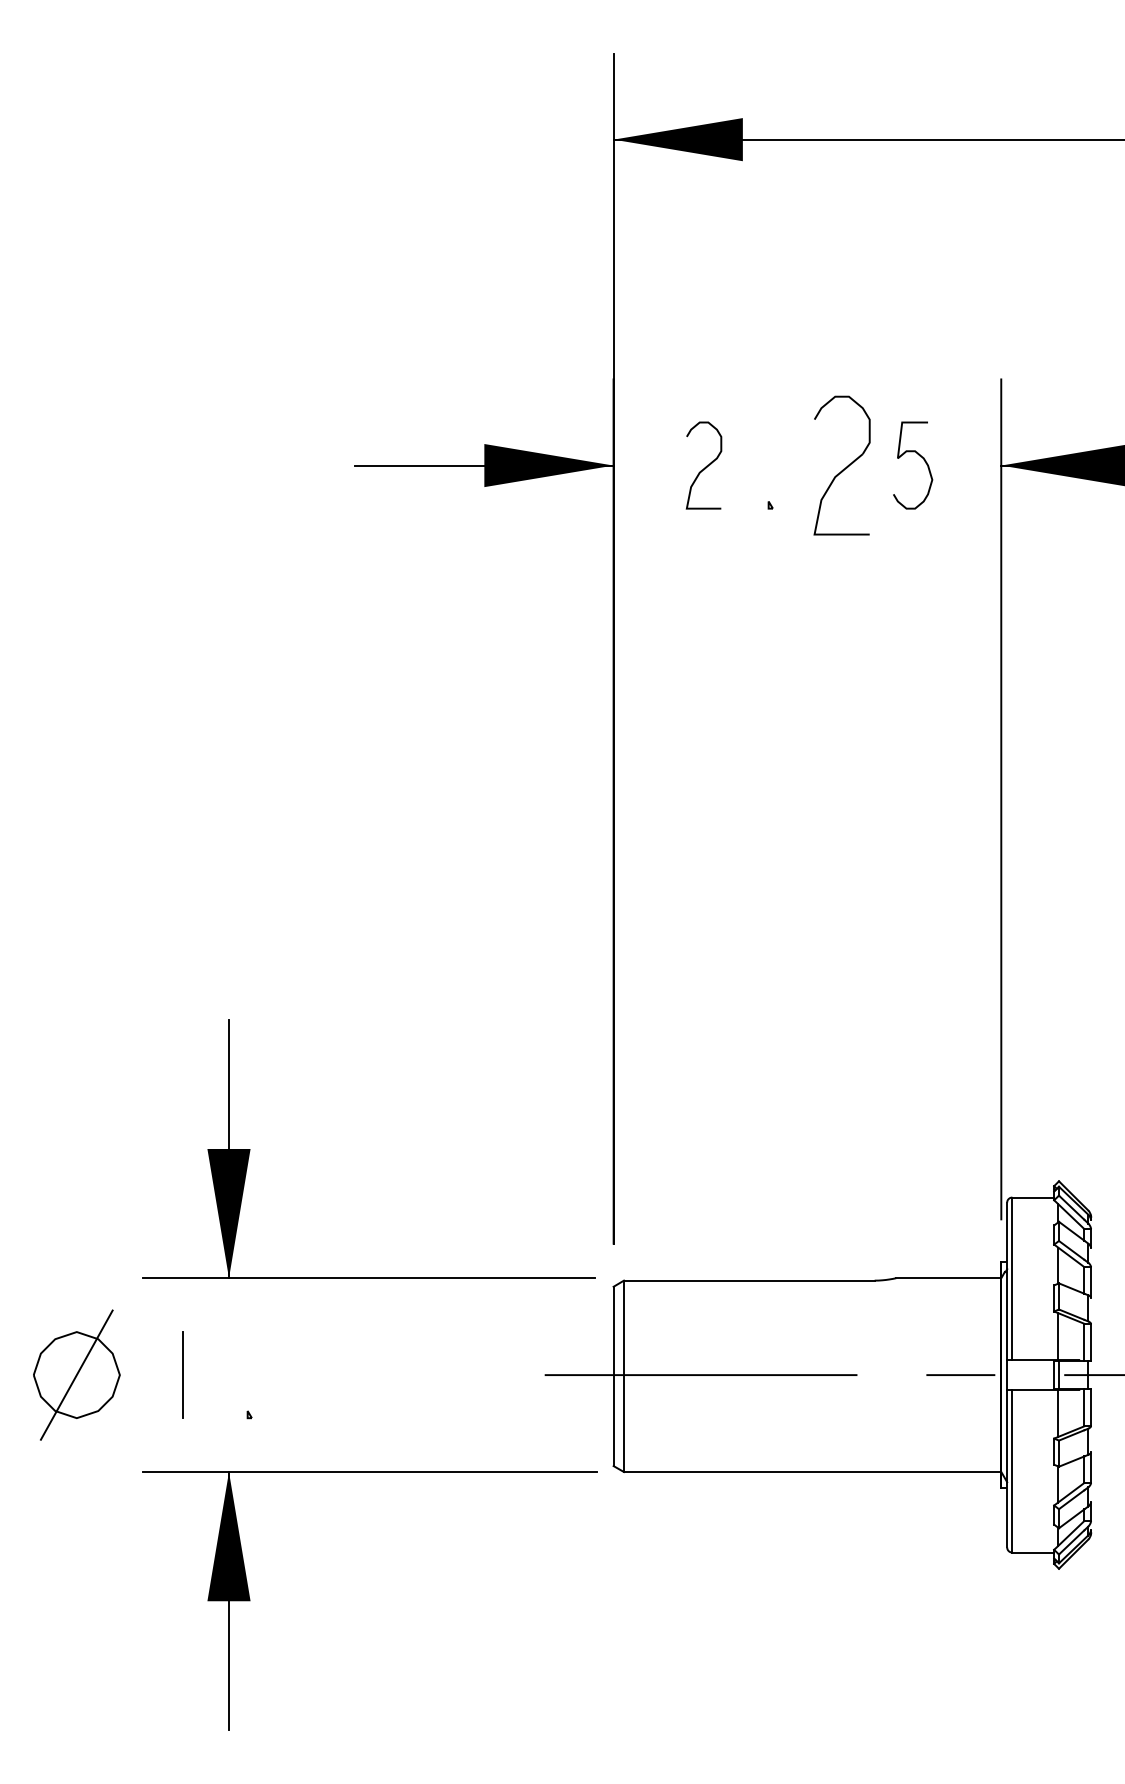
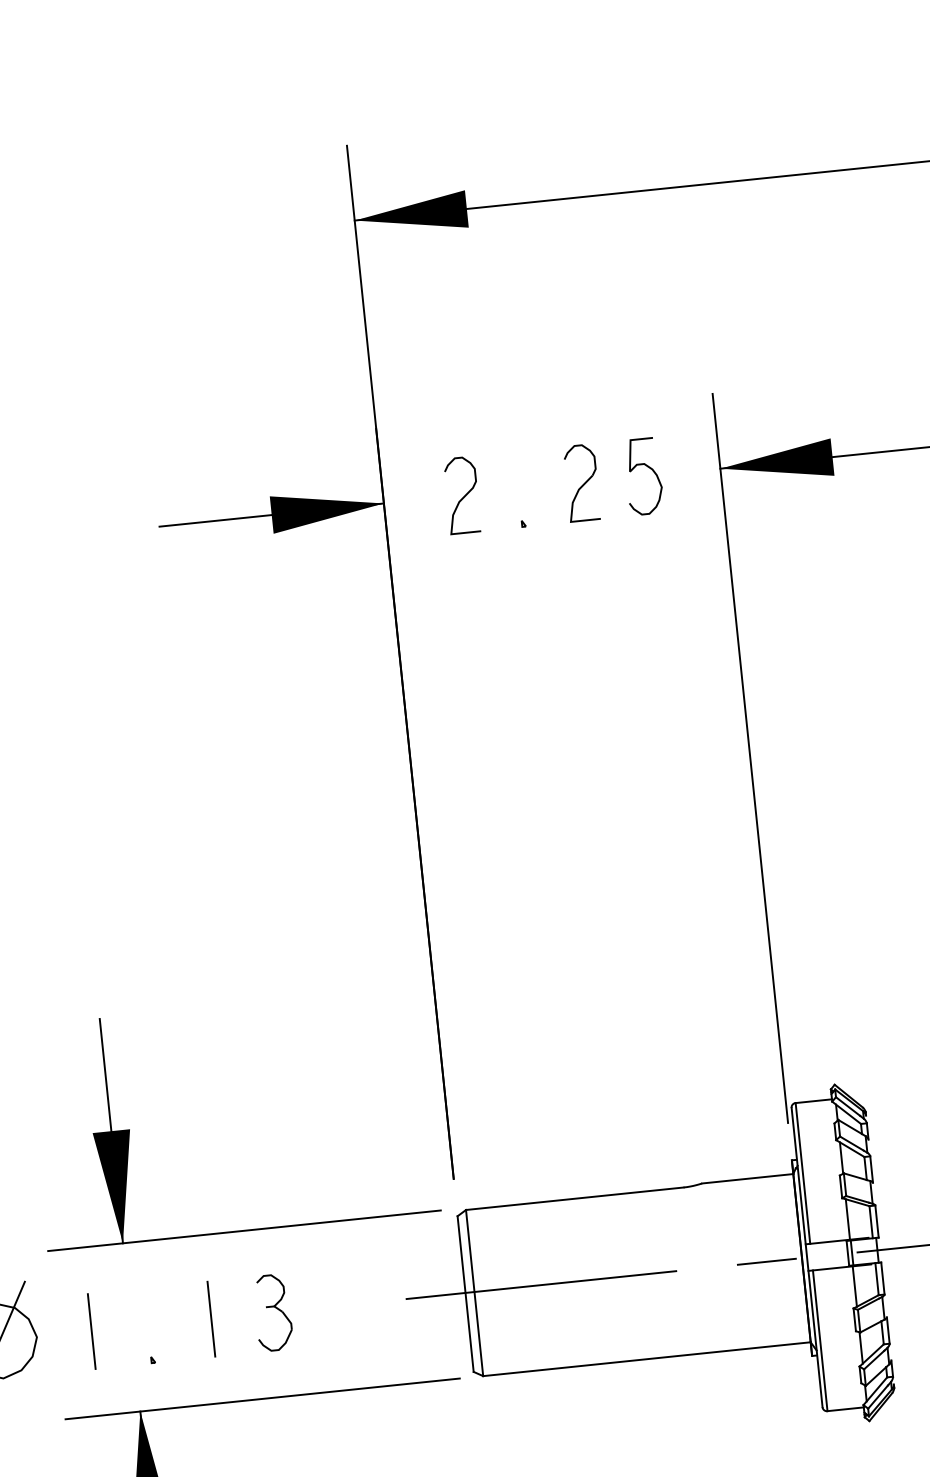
part: (841, 465) -> (581, 482), size x0.62
line: (320, 1375) -> (211, 1319), added
part: (392, 1375) -> (273, 1313), added

